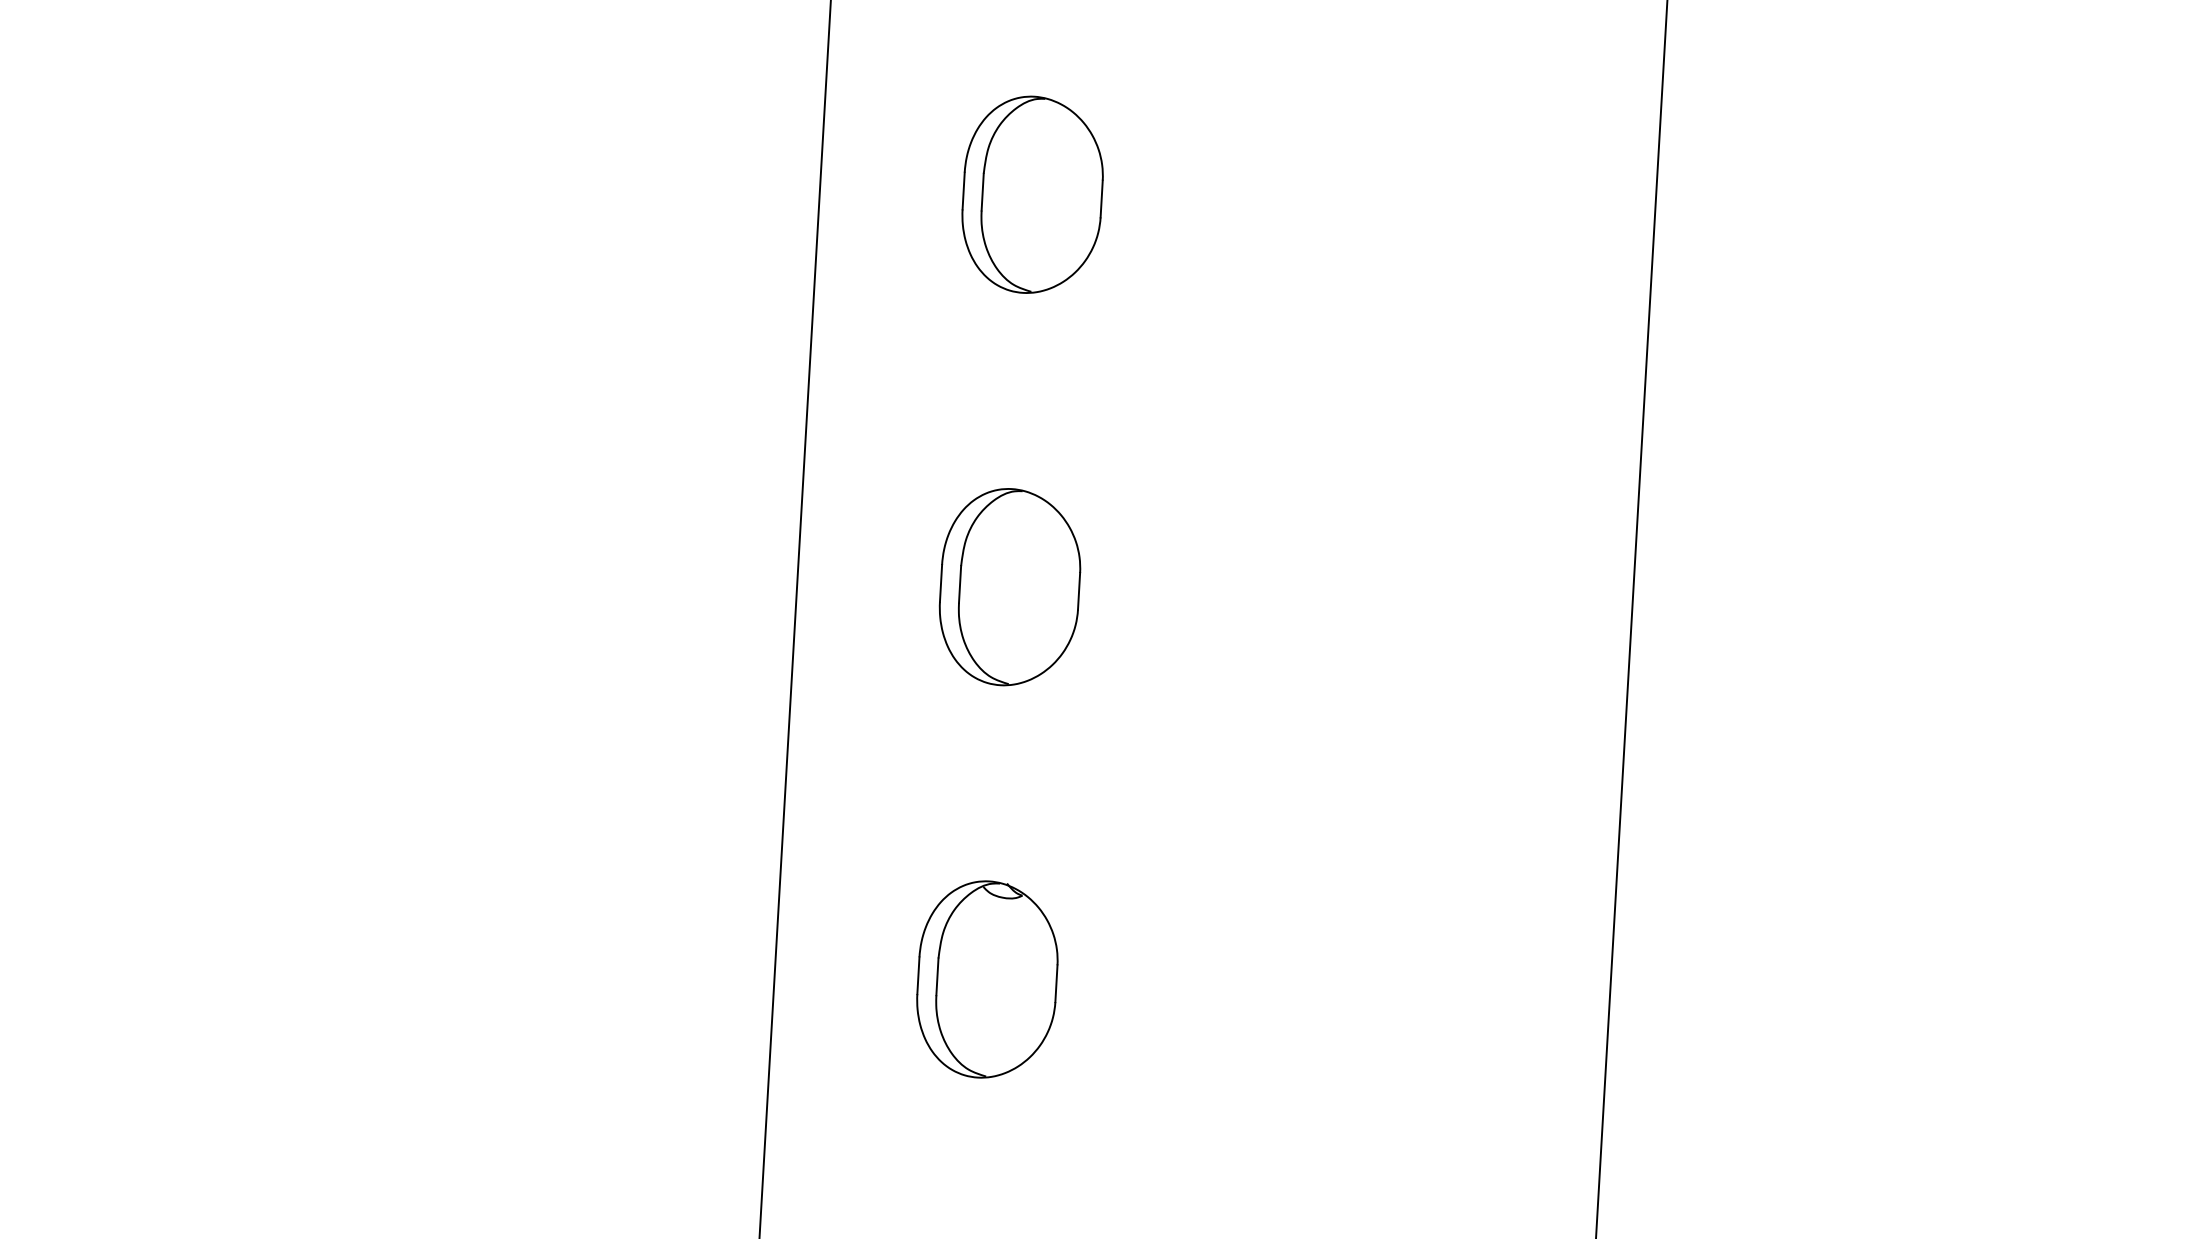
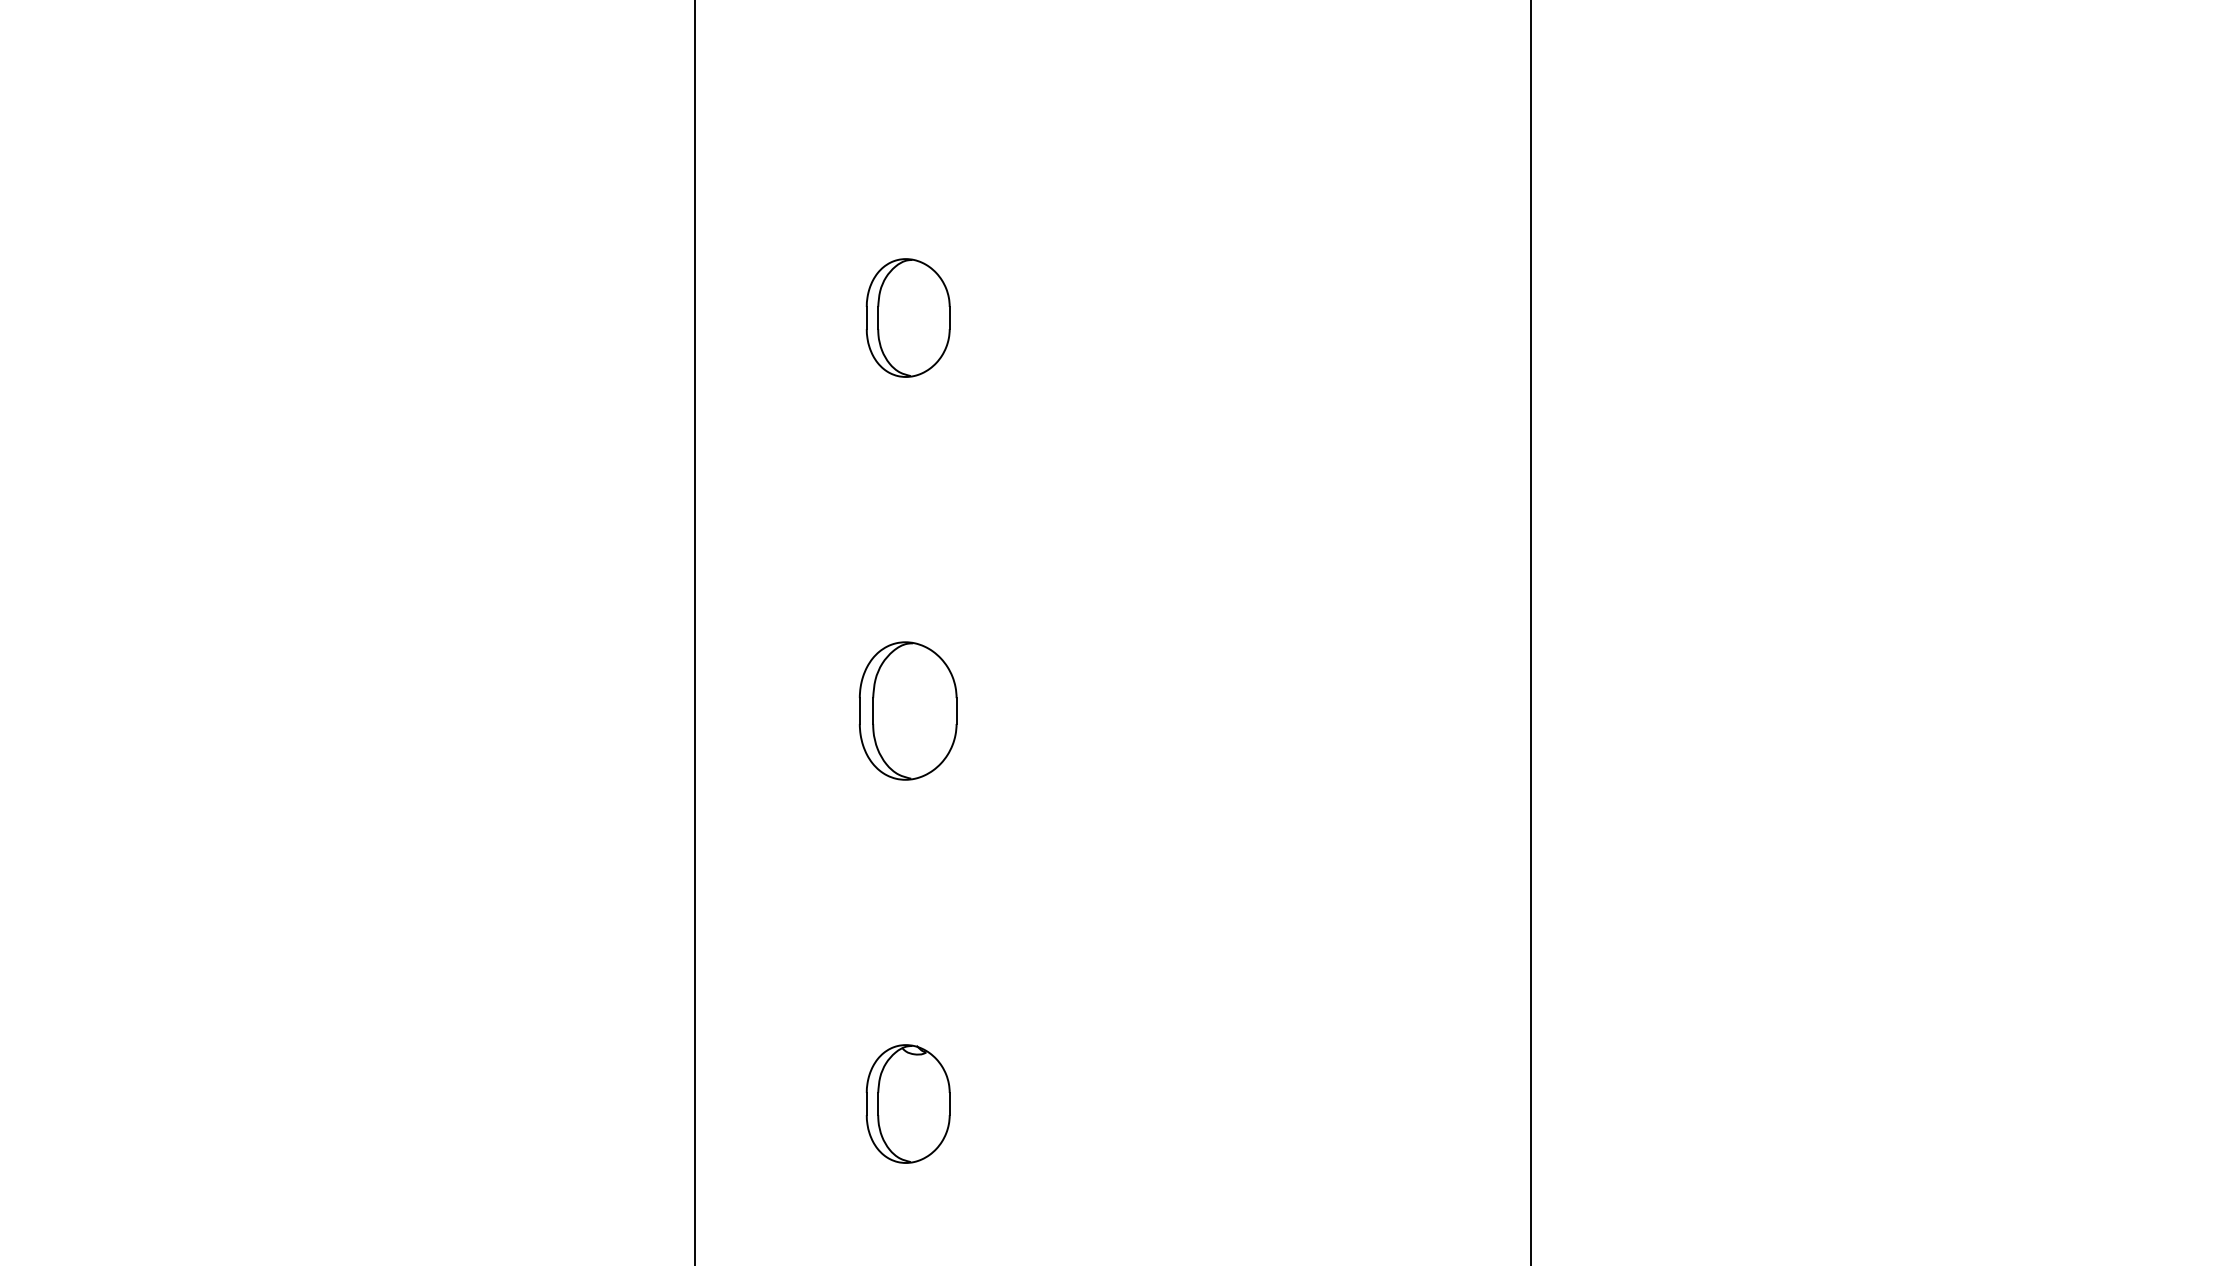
part: (1033, 194) -> (908, 317), size x0.6
part: (1010, 586) -> (908, 710), size x0.7
part: (987, 979) -> (908, 1103), size x0.6

